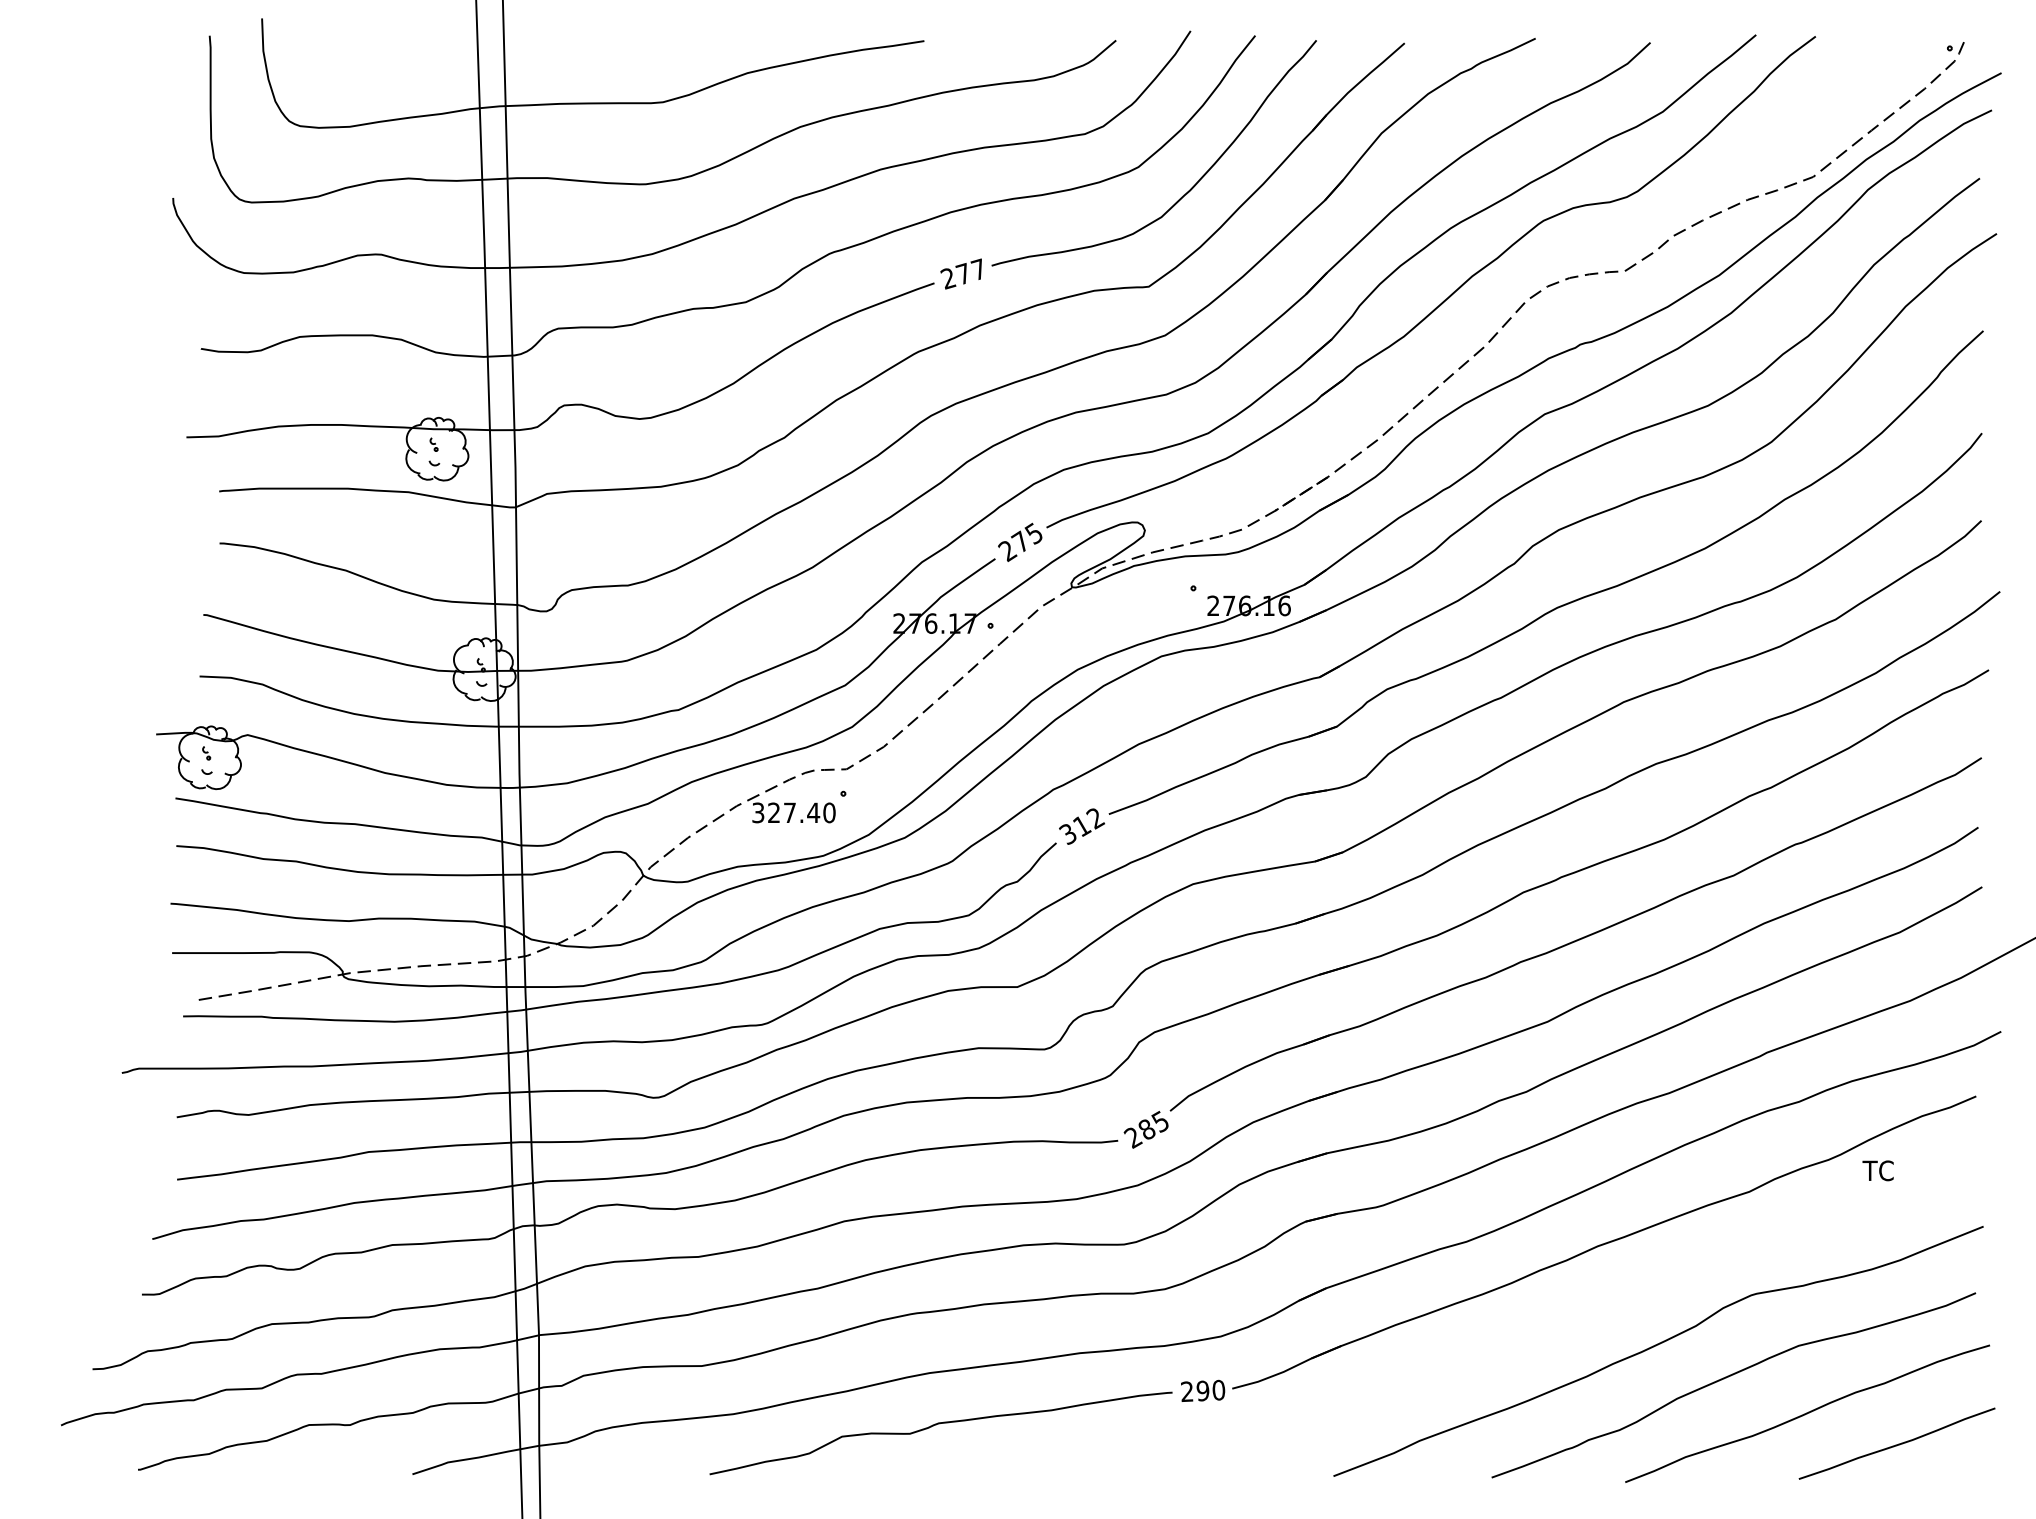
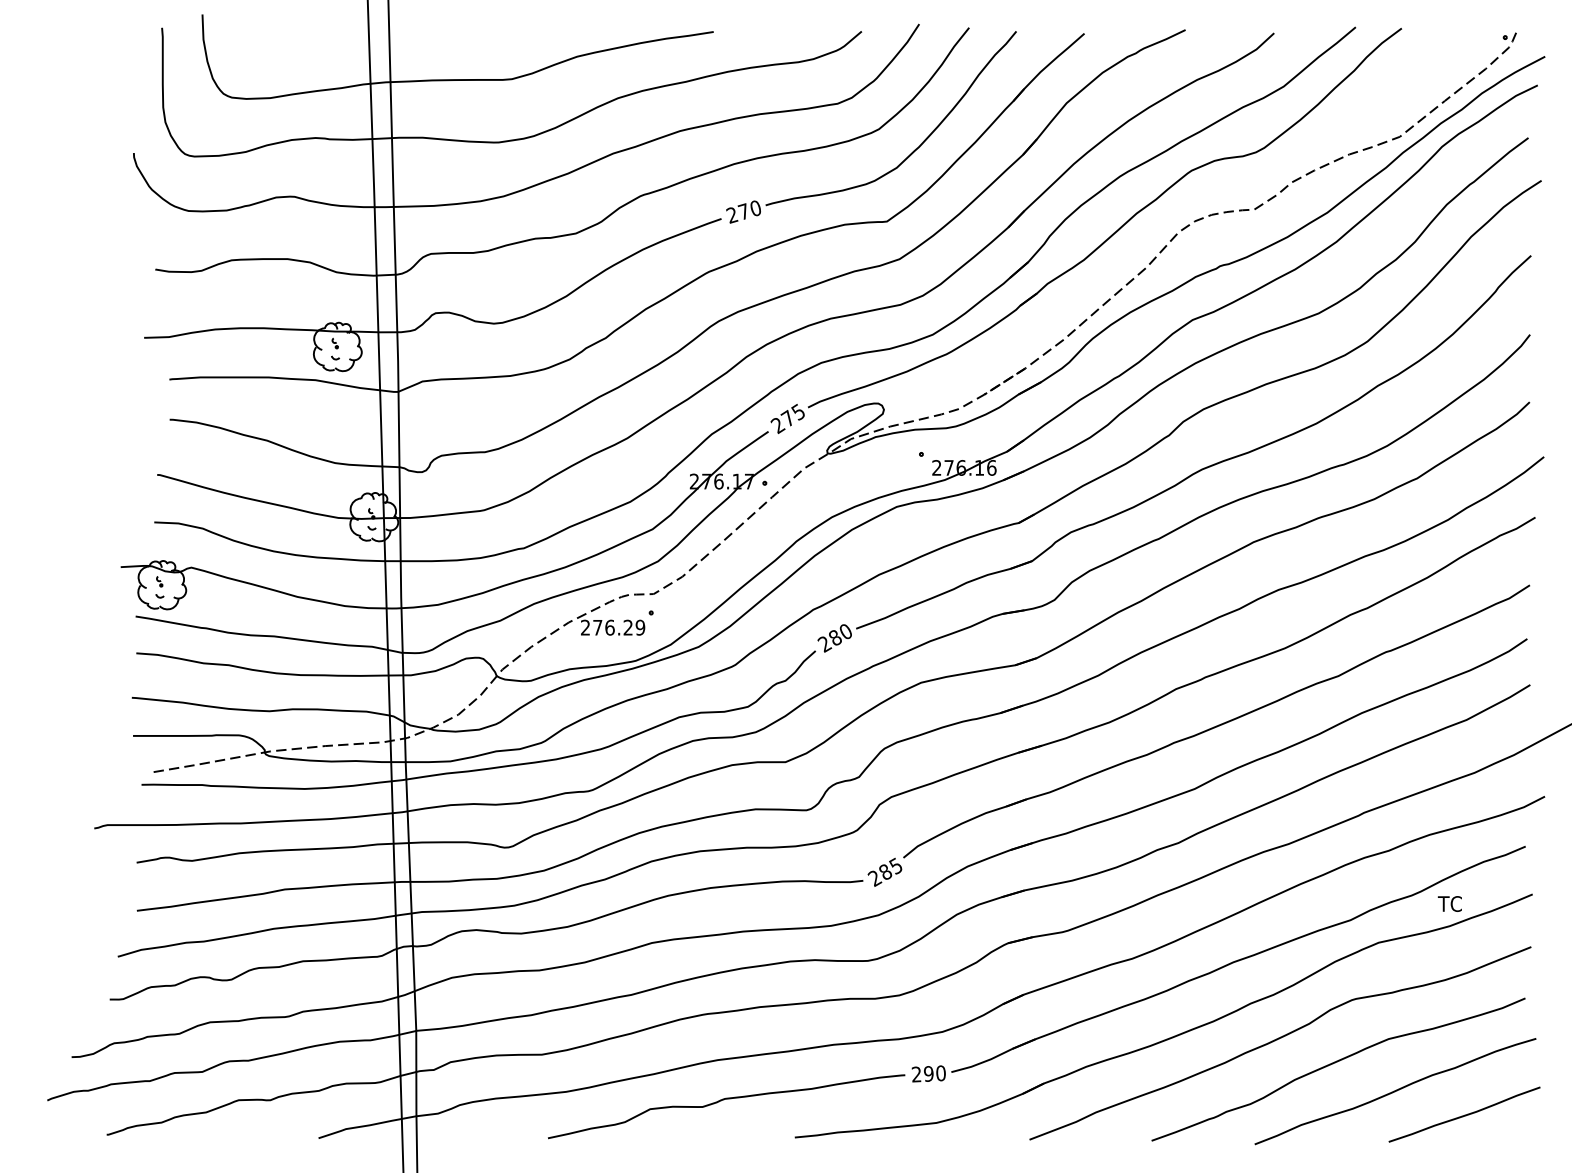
text: (977, 268) -> (754, 207), 277 -> 270
text: (793, 812) -> (612, 627), 327.40 -> 276.29
text: (1081, 826) -> (835, 638), 312 -> 280
part: (1518, 1342) -> (1172, 1036), added

